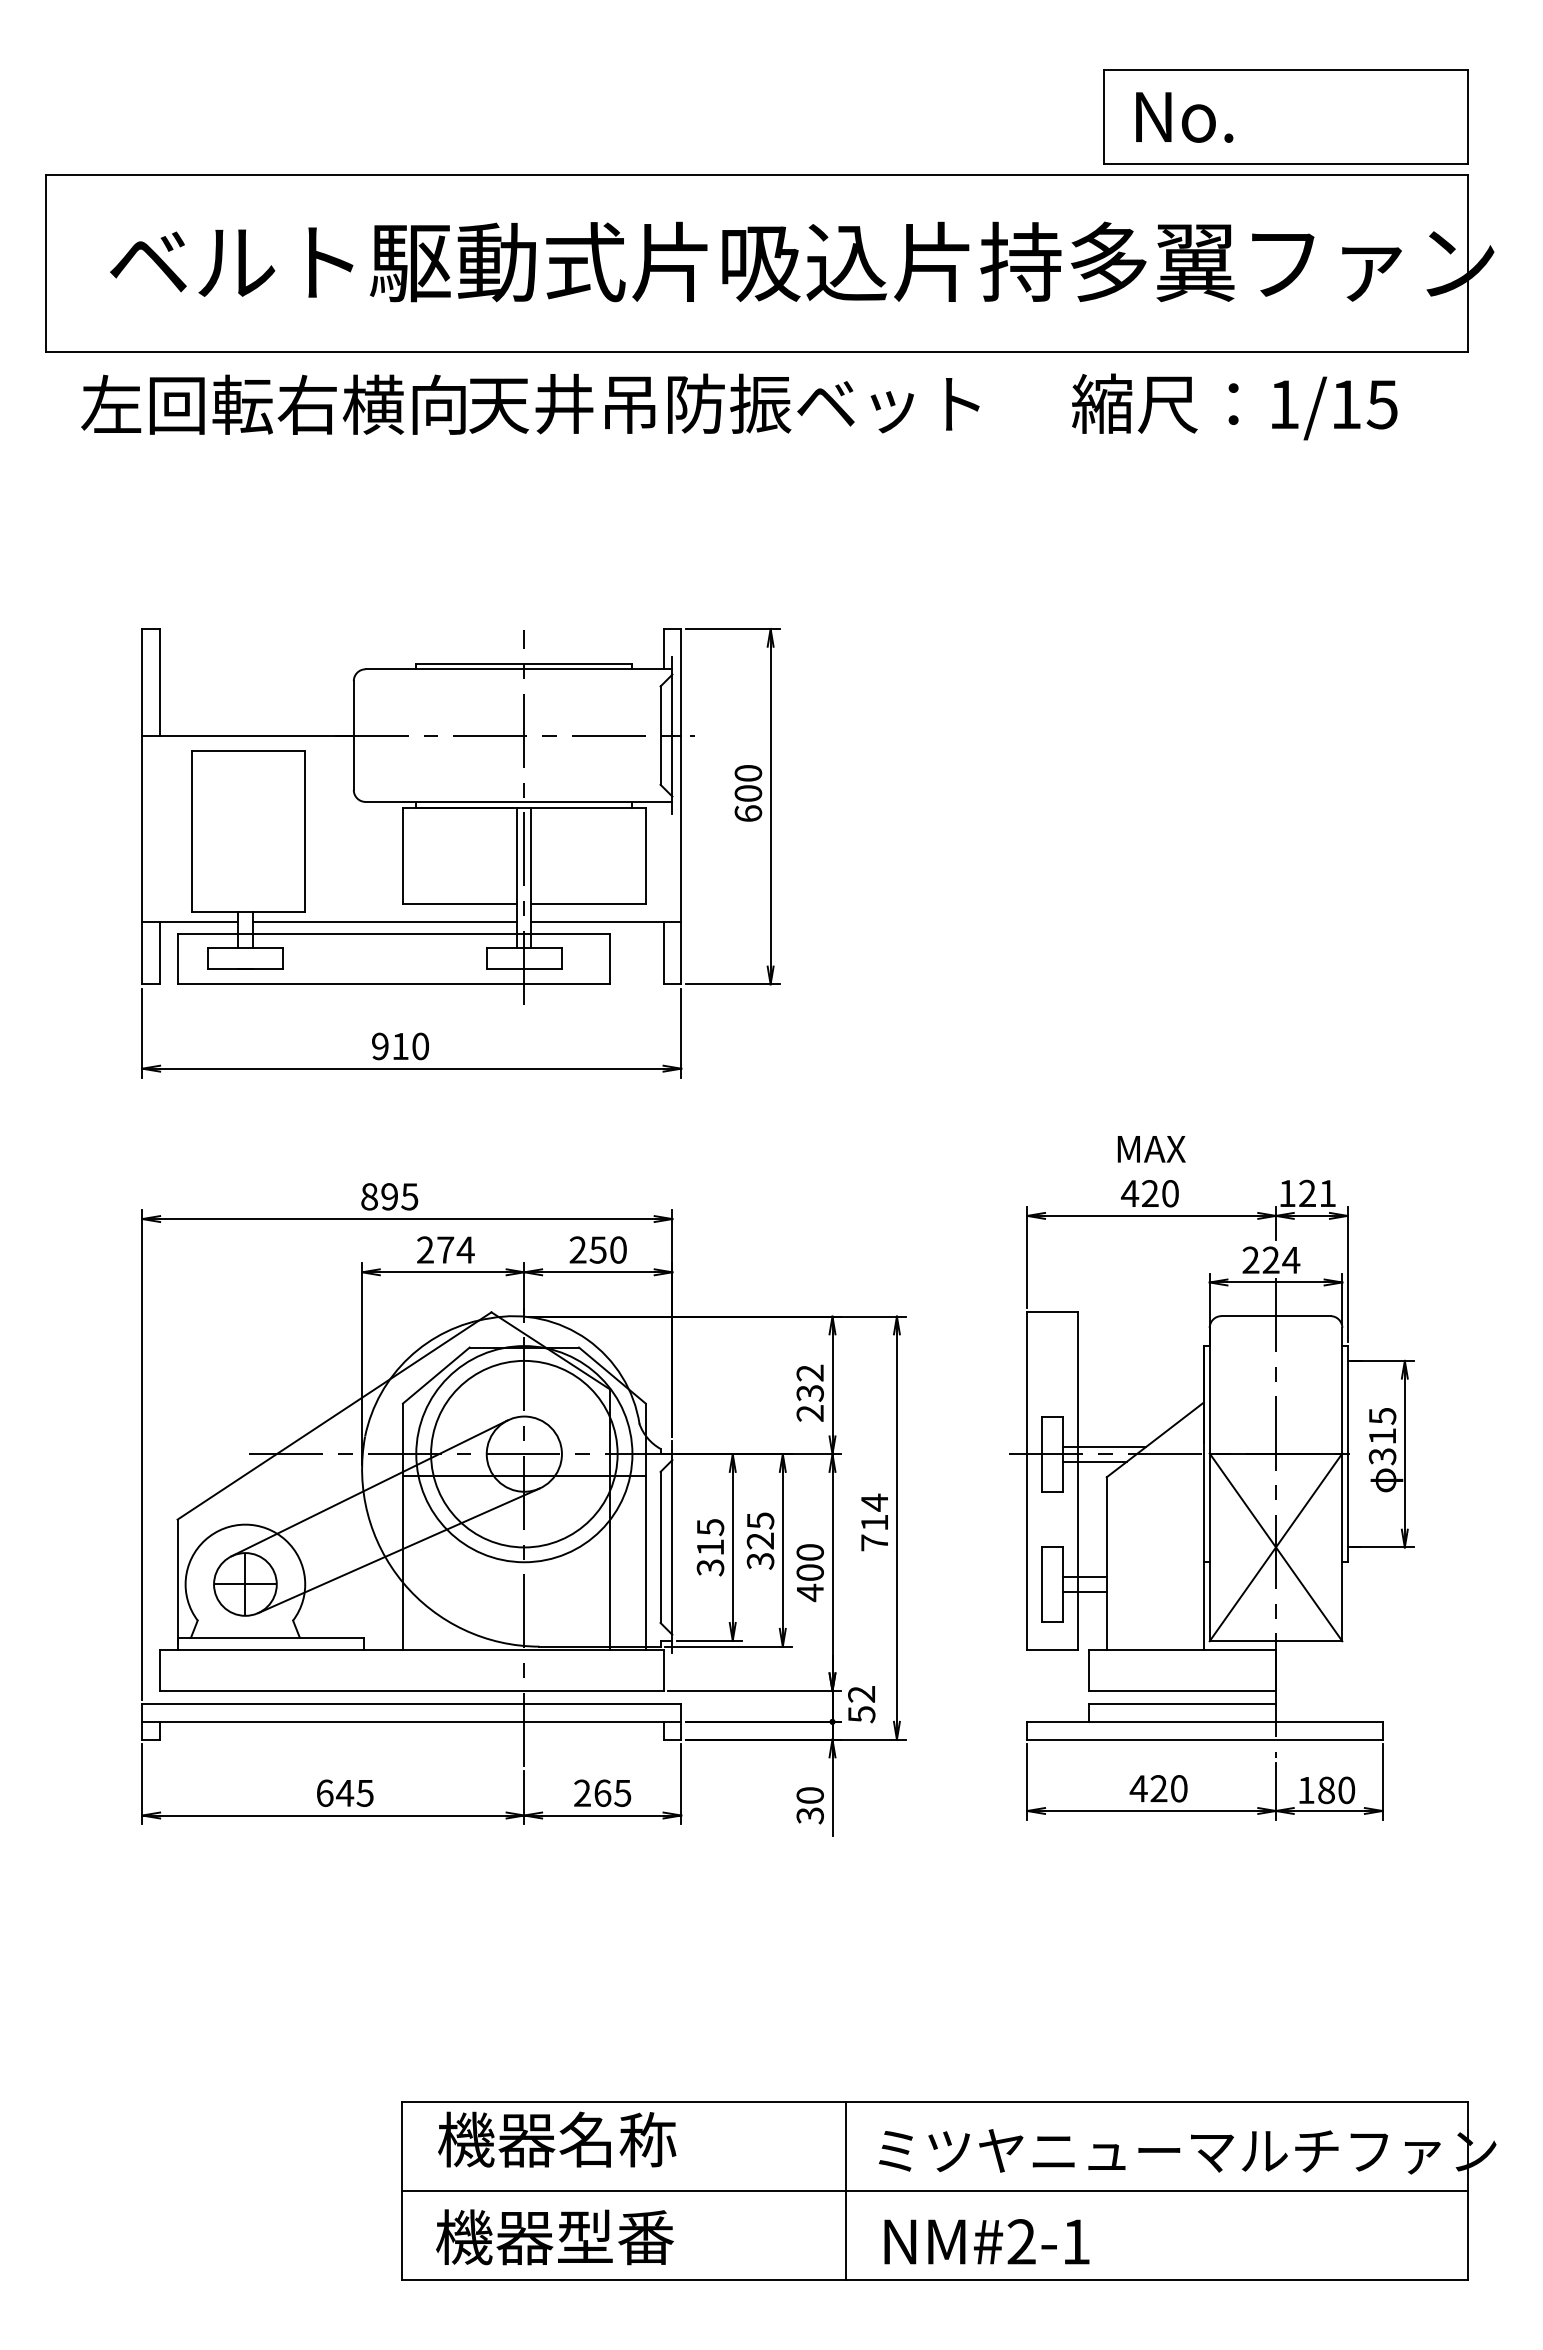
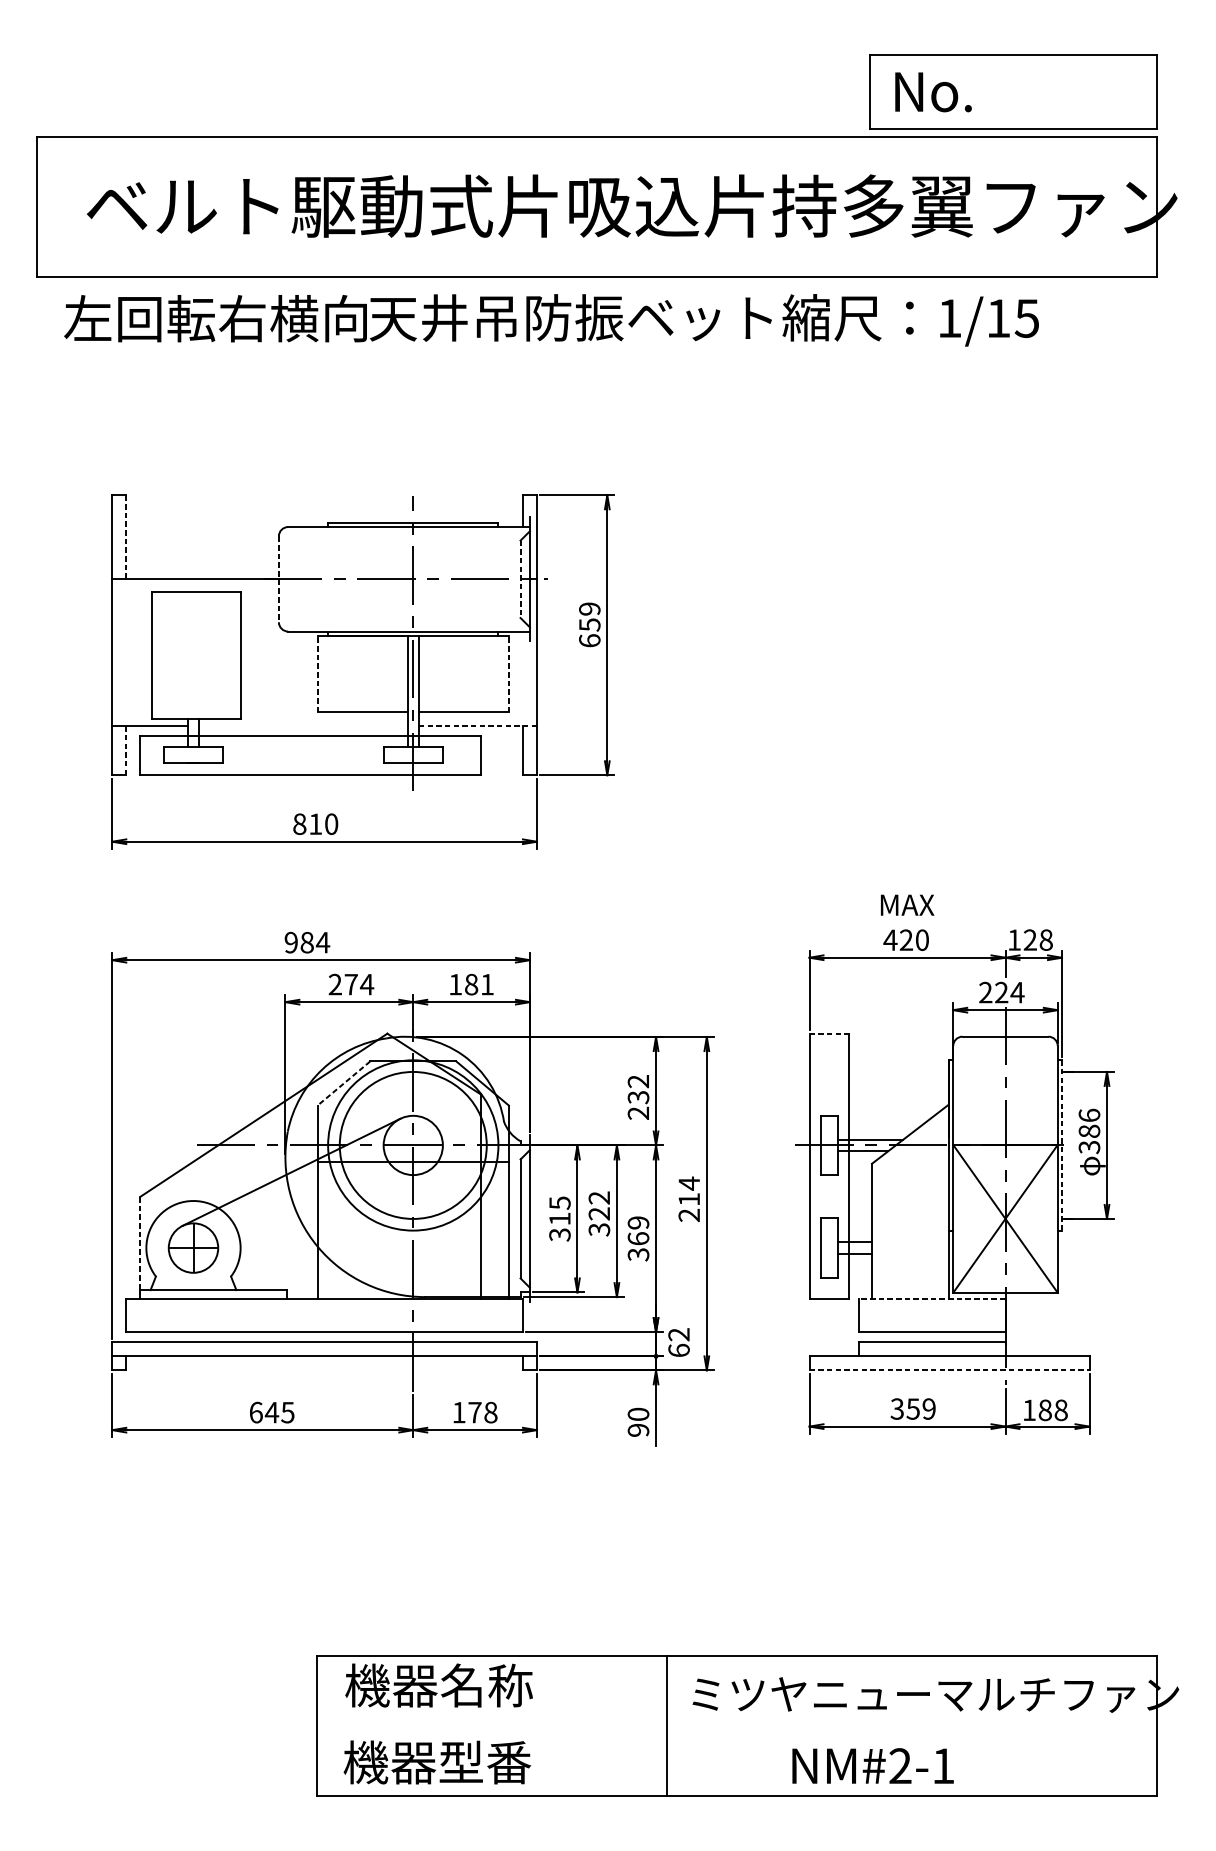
text: (1234, 406) -> (910, 319), moved
line: (160, 682) -> (126, 537), solid -> dashed
line: (353, 736) -> (278, 580), solid -> dashed
line: (660, 736) -> (520, 580), solid -> dashed
text: (748, 783) -> (589, 617), 600 -> 659
line: (402, 855) -> (317, 673), solid -> dashed
line: (645, 855) -> (508, 673), solid -> dashed
line: (384, 922) -> (303, 726), removed
line: (606, 922) -> (477, 726), solid -> dashed
line: (160, 953) -> (126, 750), solid -> dashed
text: (380, 1046) -> (299, 824), 910 -> 810
text: (1327, 1193) -> (1046, 940), 121 -> 128
text: (389, 1196) -> (307, 942), 895 -> 984
text: (597, 1249) -> (470, 984), 250 -> 181
line: (1052, 1312) -> (829, 1033), solid -> dashed
line: (436, 1375) -> (344, 1083), solid -> dashed
text: (1382, 1425) -> (1089, 1122), 315 -> 386
line: (1347, 1454) -> (1061, 1145), solid -> dashed
text: (760, 1520) -> (599, 1197), 325 -> 322
text: (874, 1542) -> (689, 1215), 714 -> 214
line: (398, 1550) -> (314, 1221), removed
text: (809, 1573) -> (637, 1239), 400 -> 369
line: (177, 1582) -> (139, 1246), solid -> dashed
line: (1182, 1649) -> (931, 1299), solid -> dashed
text: (861, 1714) -> (678, 1350), 52 -> 62
line: (1204, 1739) -> (949, 1370), solid -> dashed
text: (1158, 1788) -> (912, 1408), 420 -> 359
text: (1346, 1790) -> (1061, 1410), 180 -> 188
text: (602, 1792) -> (474, 1412), 265 -> 178
text: (809, 1815) -> (637, 1430), 30 -> 90
line: (934, 2190) -> (736, 1725), removed
text: (986, 2241) -> (872, 1765), moved

